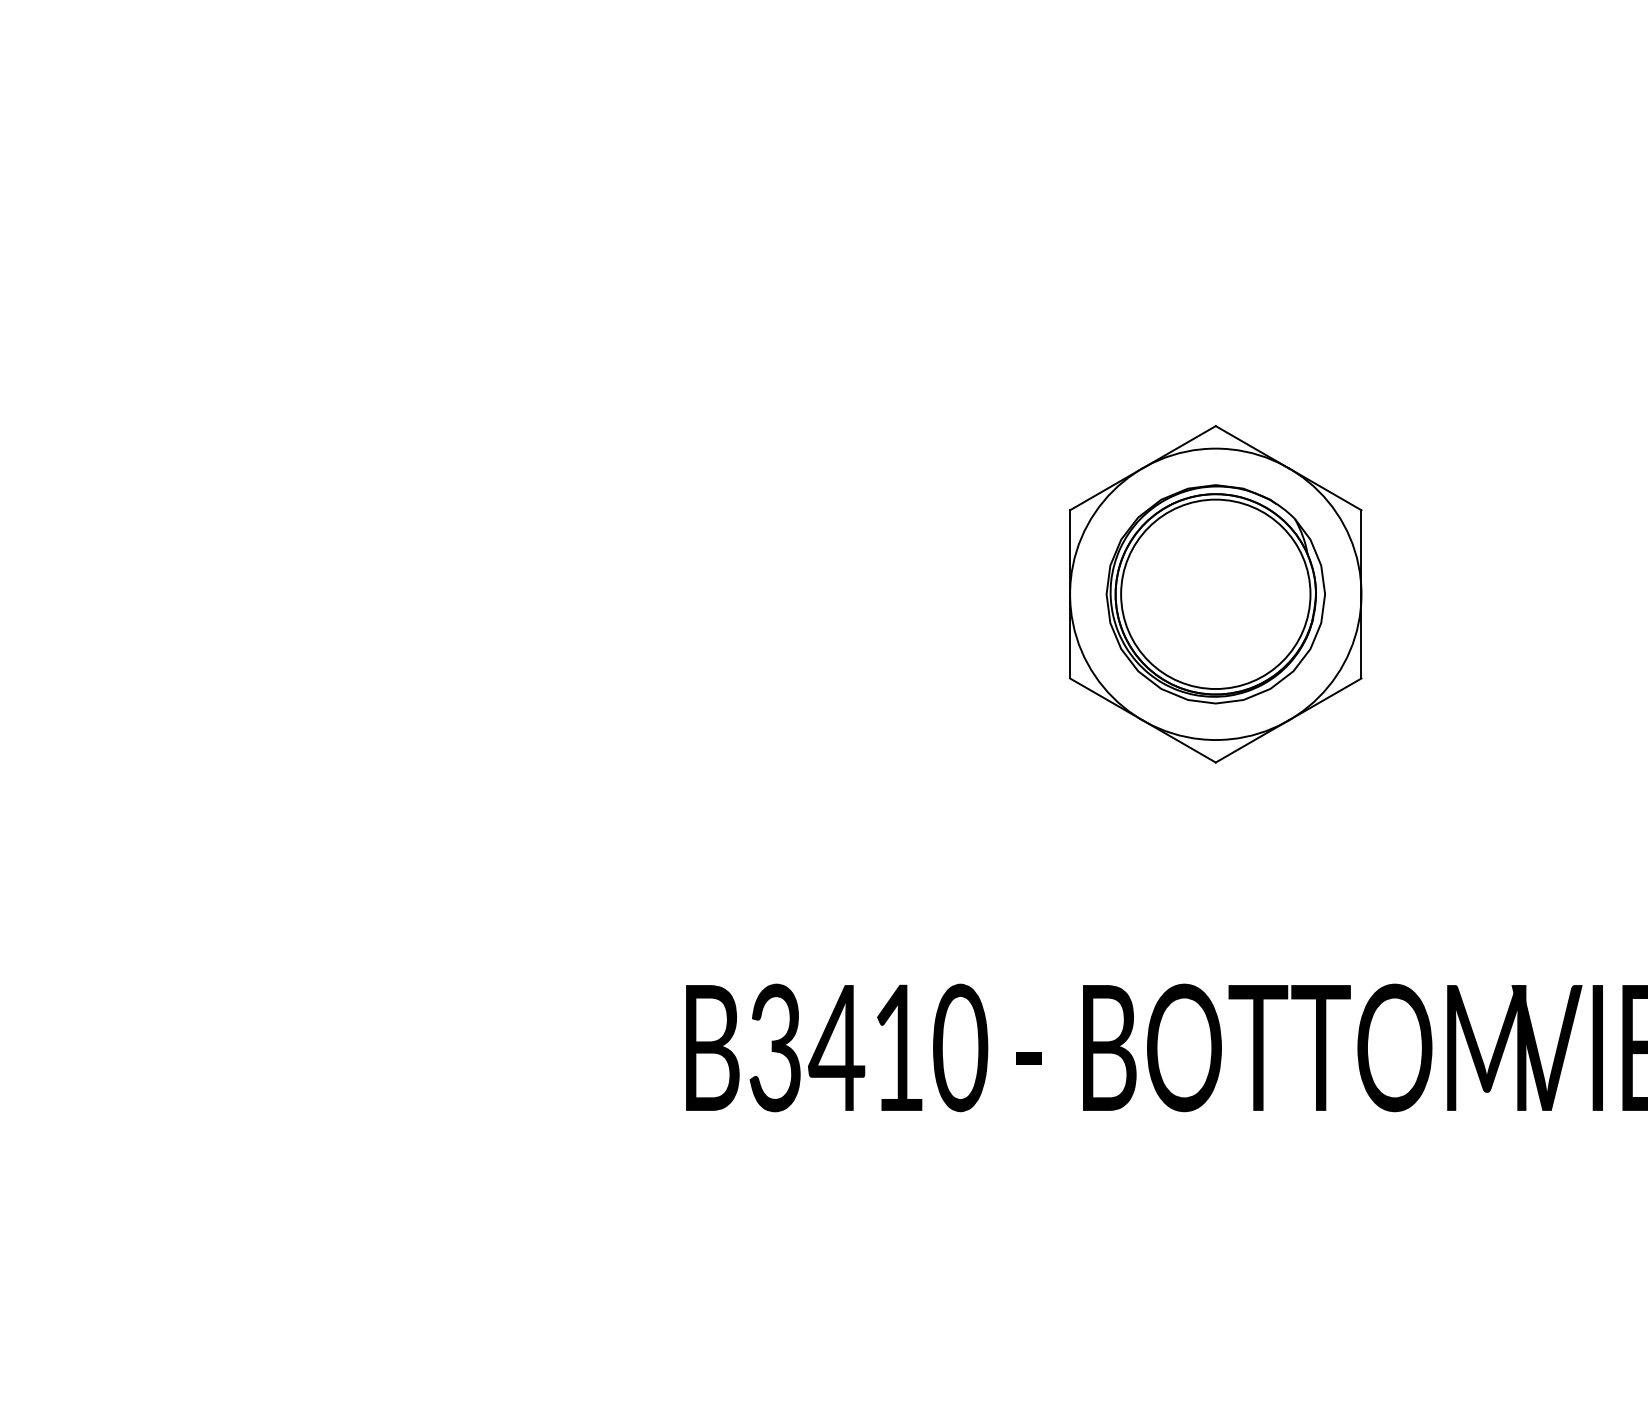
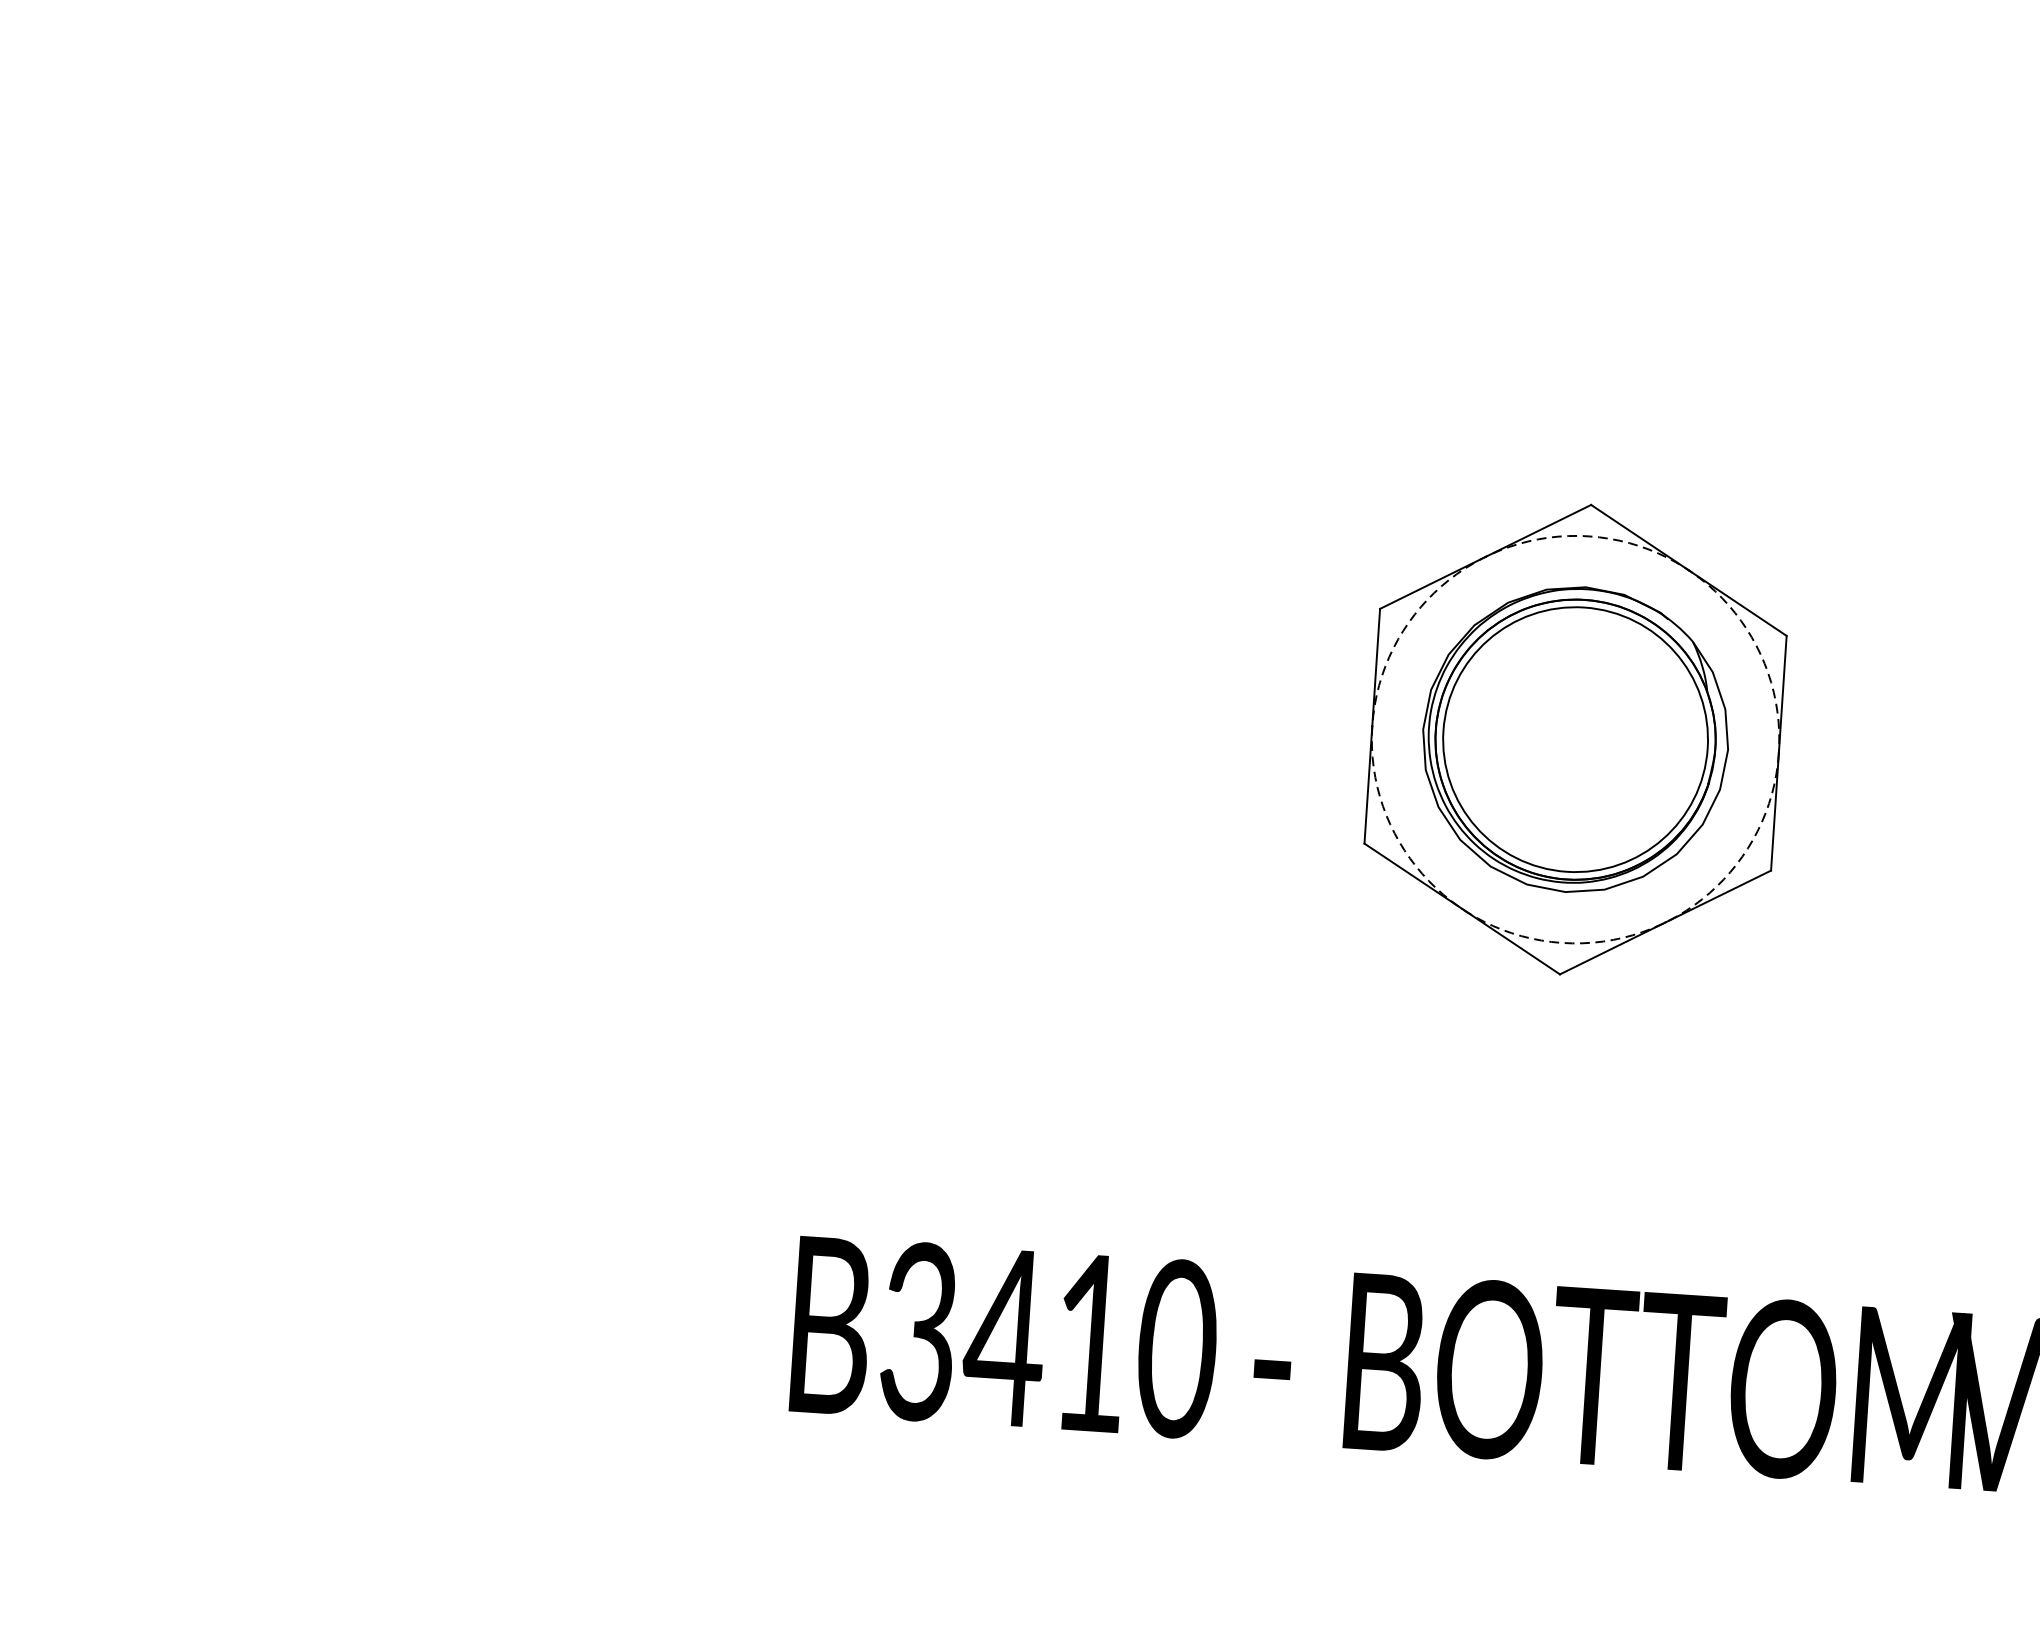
circle: (1215, 594) -> (1575, 739), solid -> dashed

